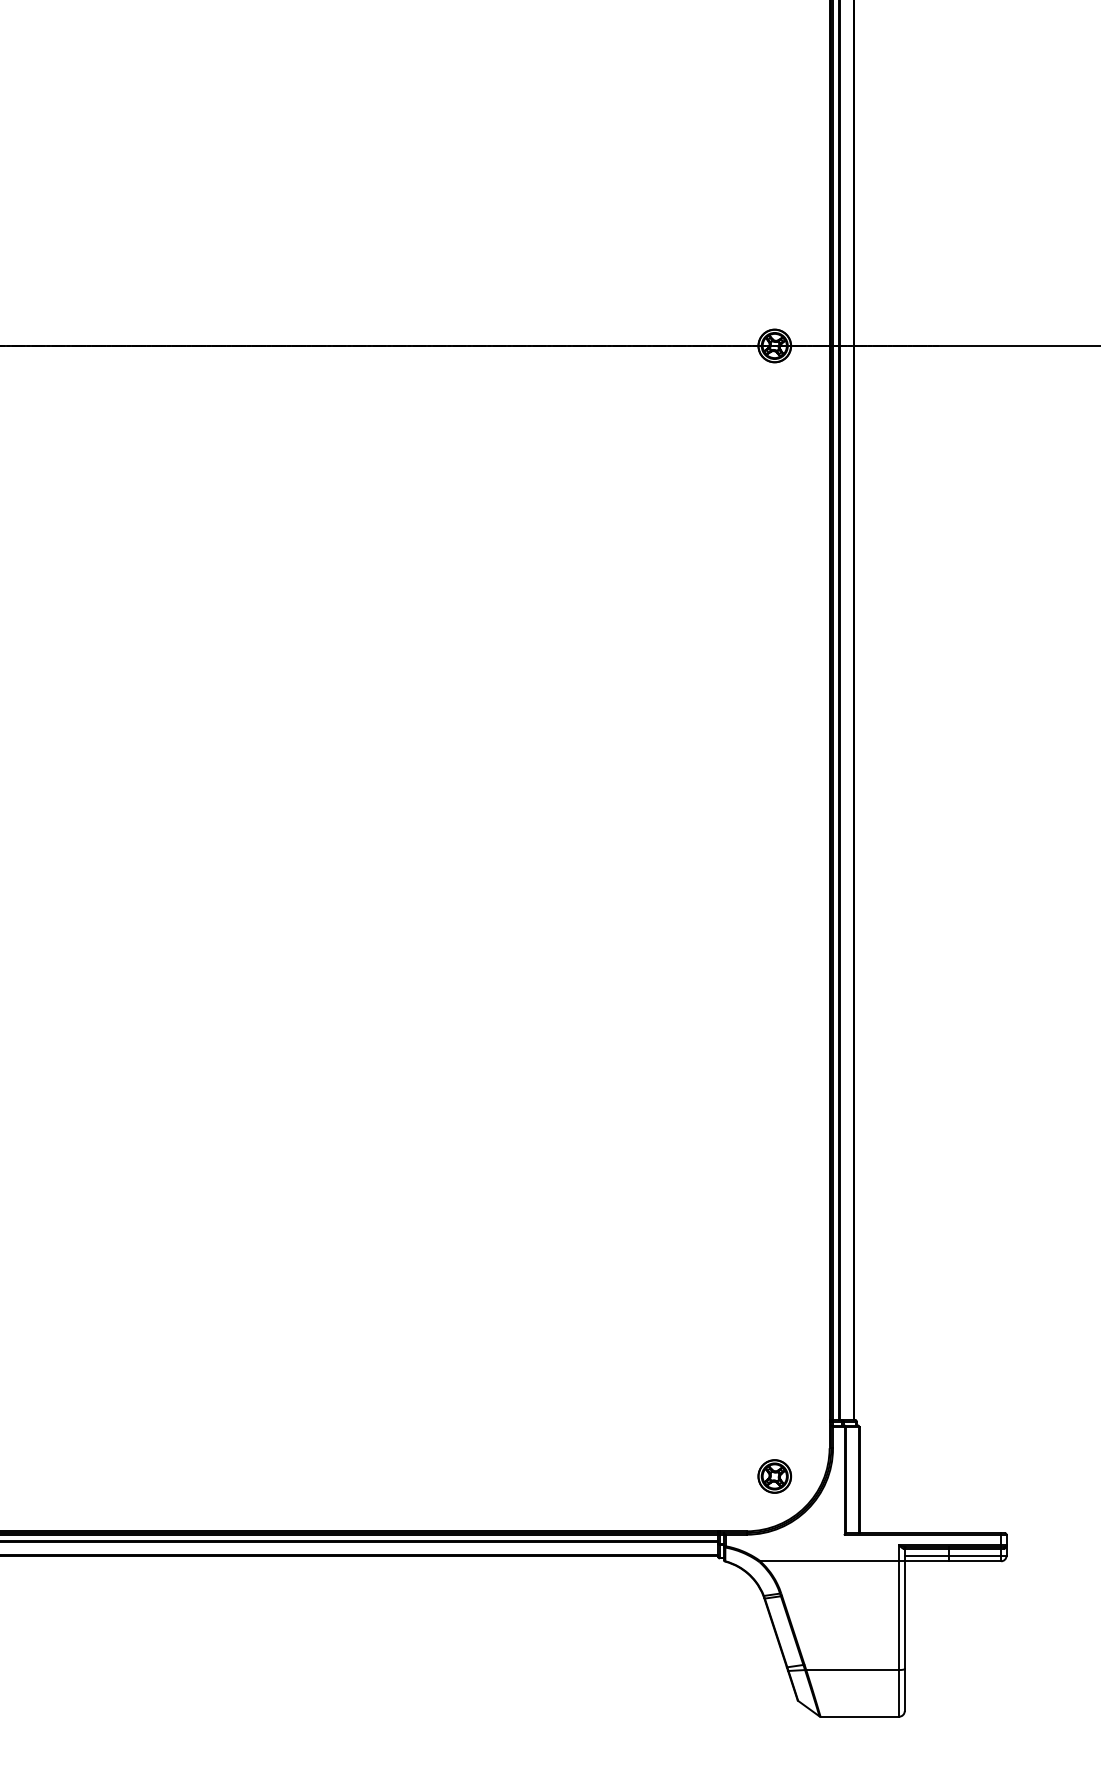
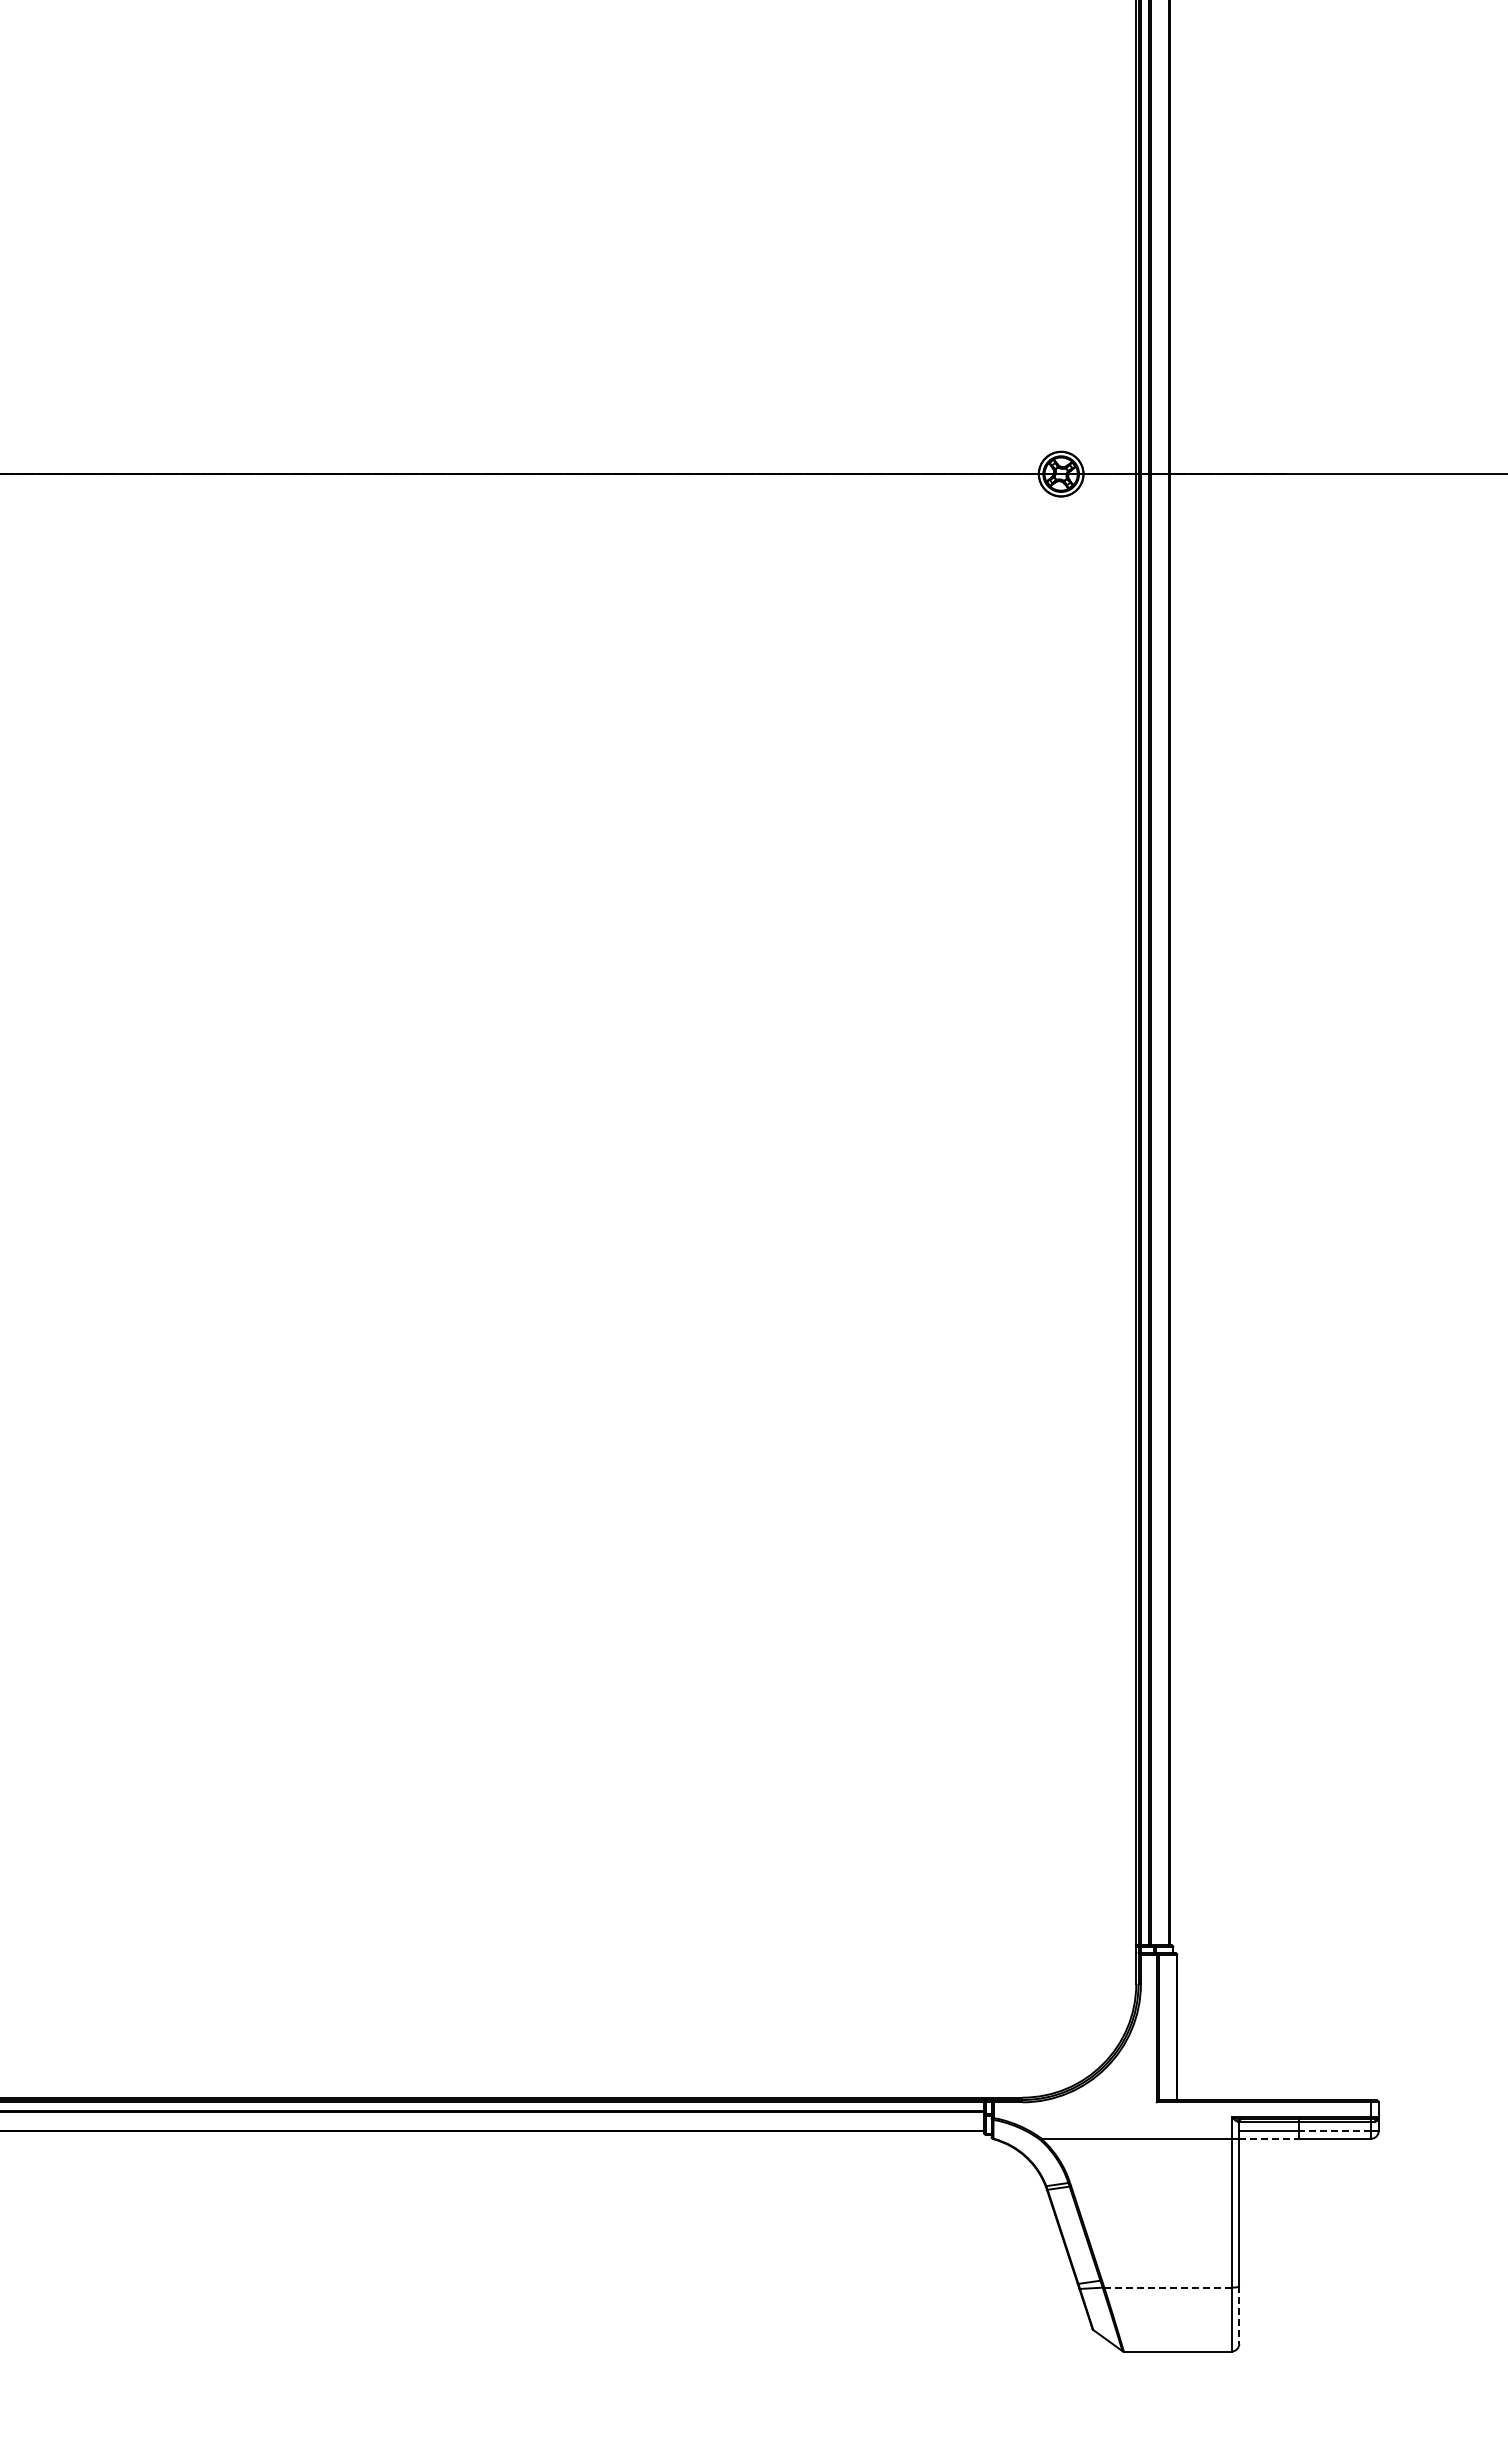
part: (774, 1476) -> (1060, 2022), removed
line: (974, 1556) -> (1334, 2131), solid -> dashed
line: (926, 1561) -> (1269, 2138), solid -> dashed
line: (852, 1669) -> (1167, 2287), solid -> dashed
line: (904, 1690) -> (1239, 2315), solid -> dashed

